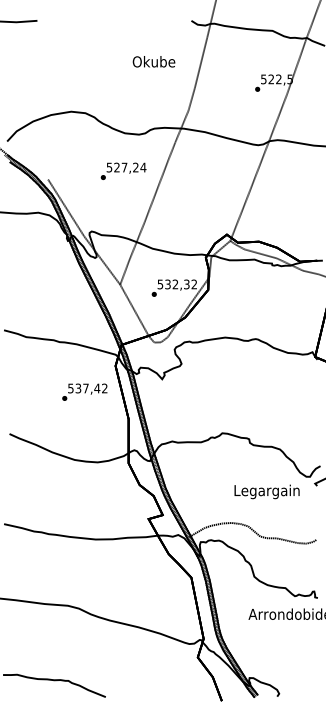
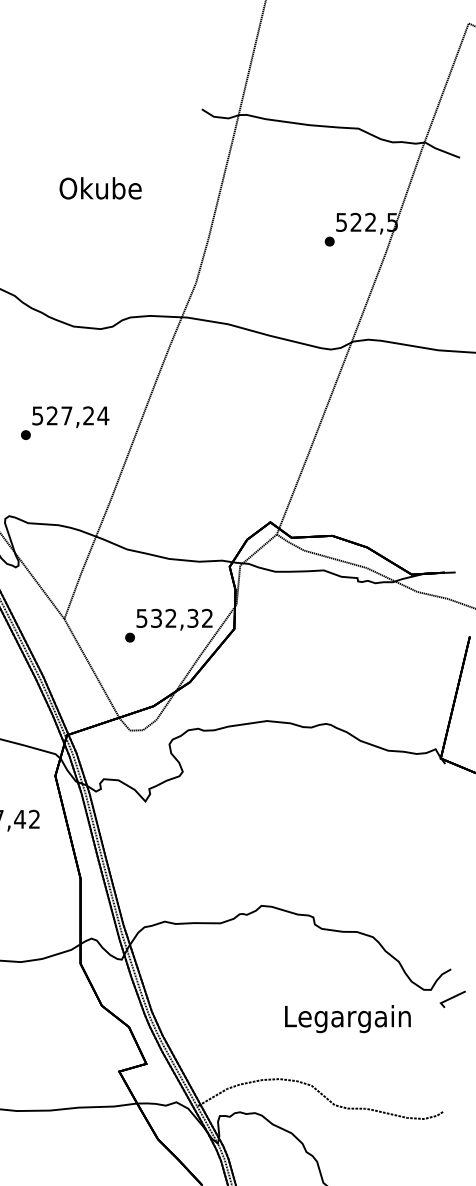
text: (153, 61) -> (99, 187), moved
text: (123, 170) -> (64, 421), moved

